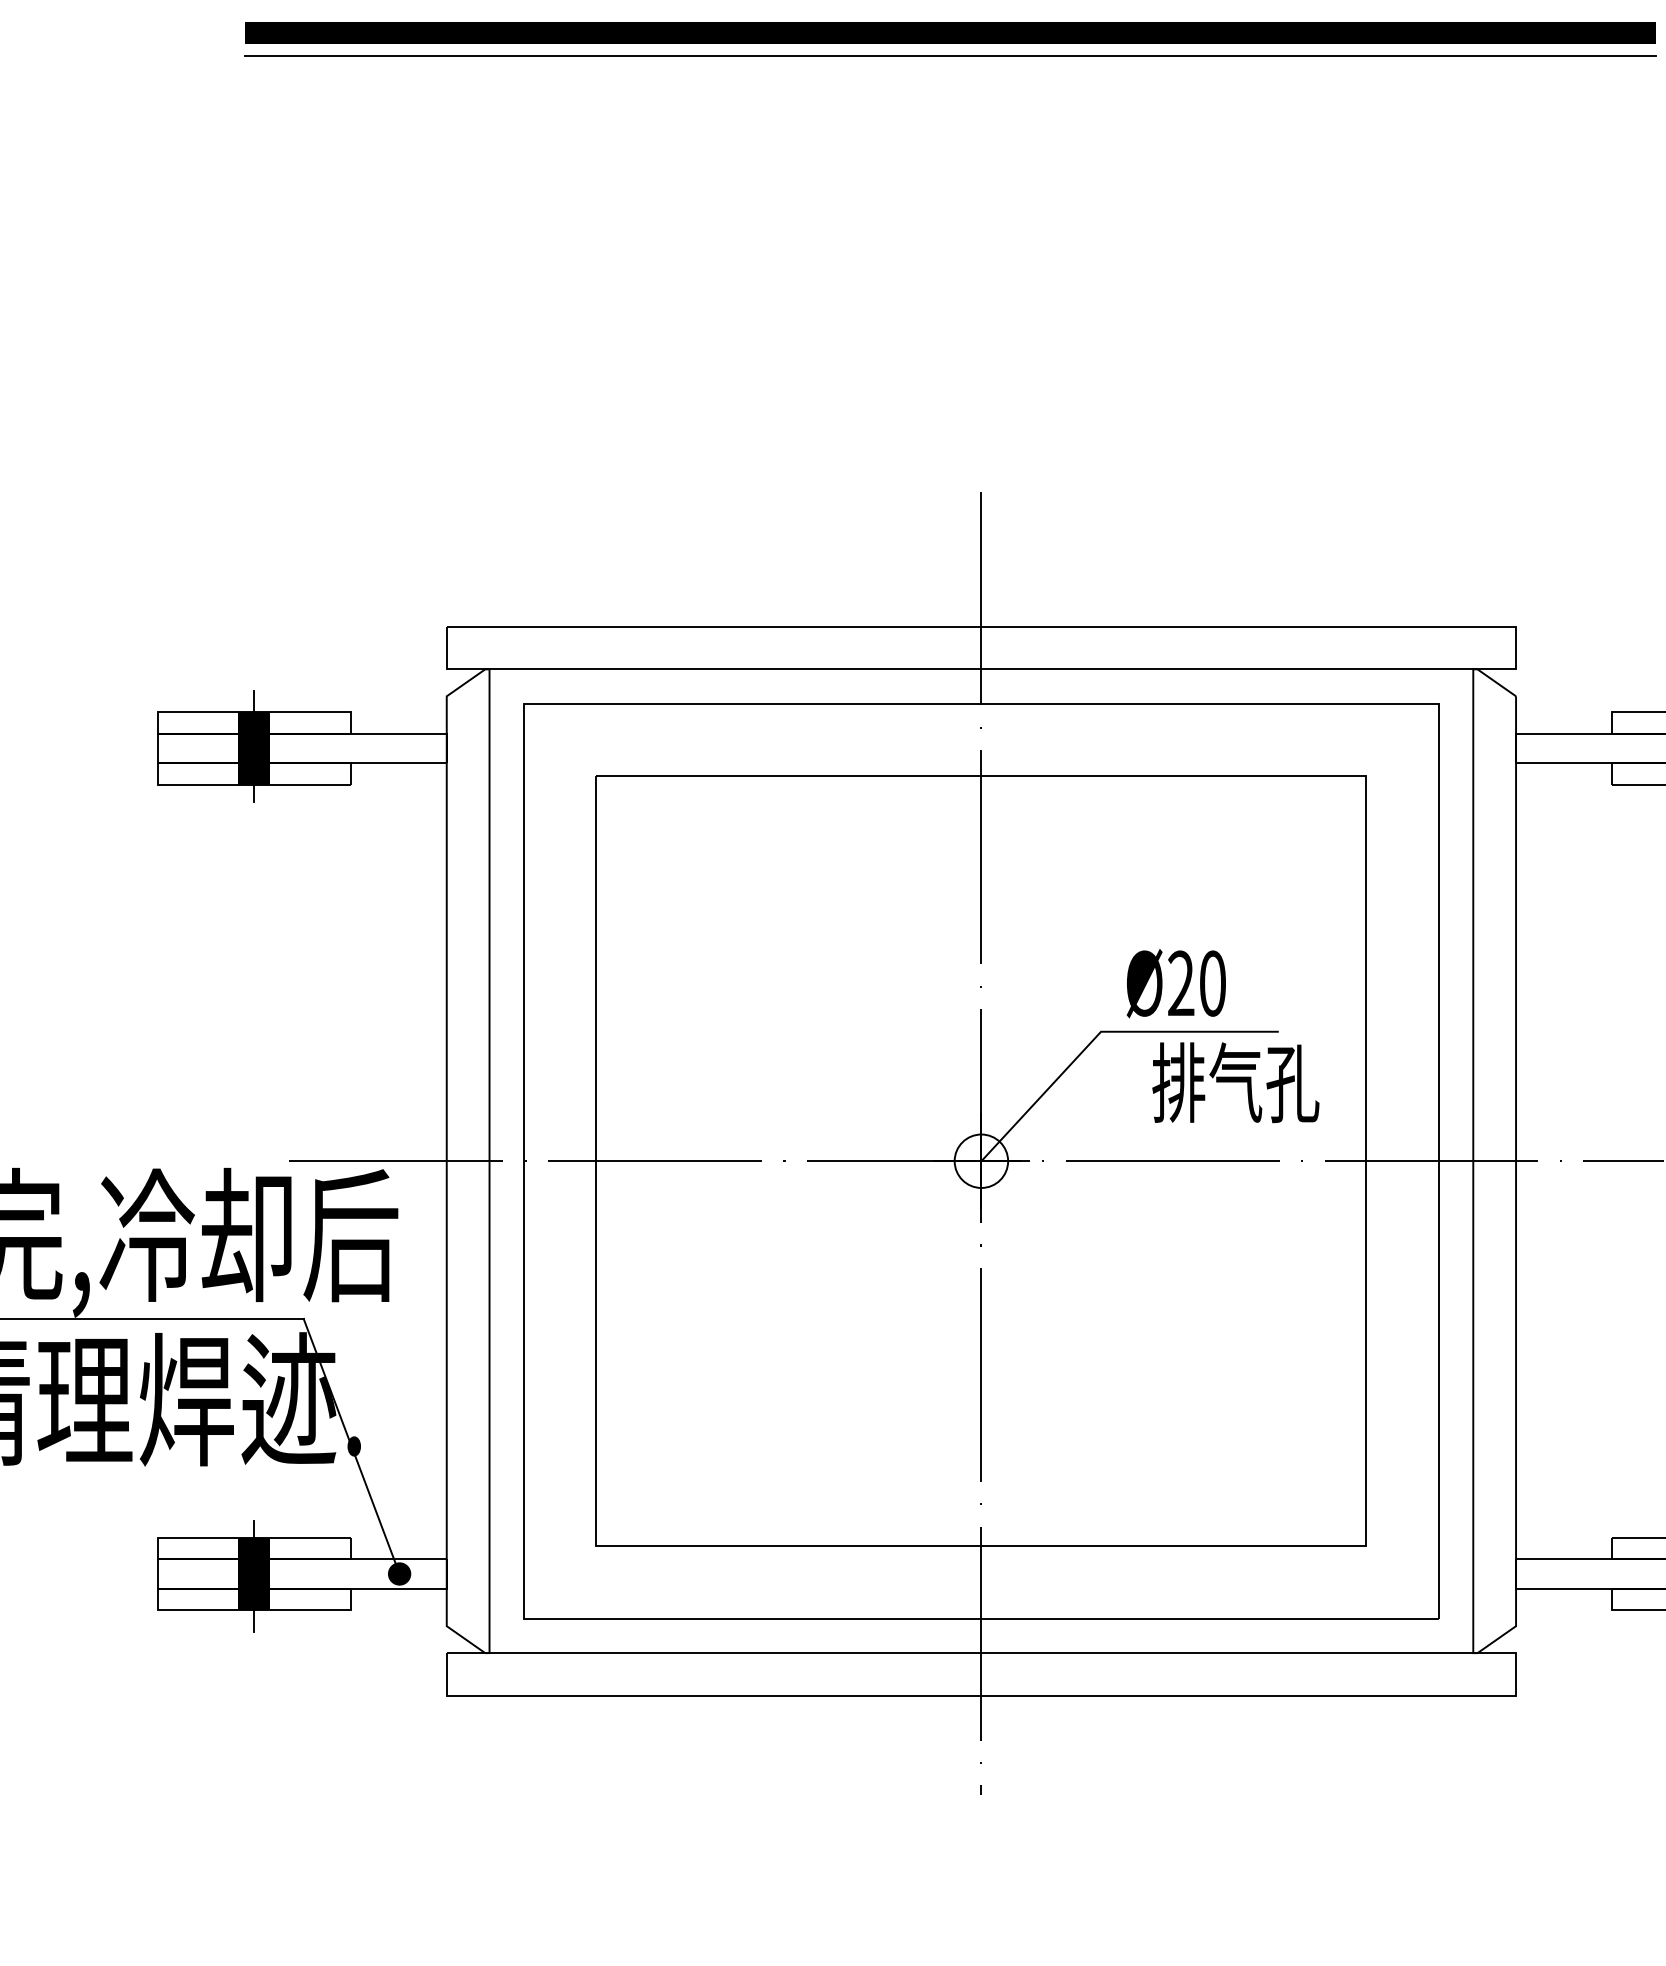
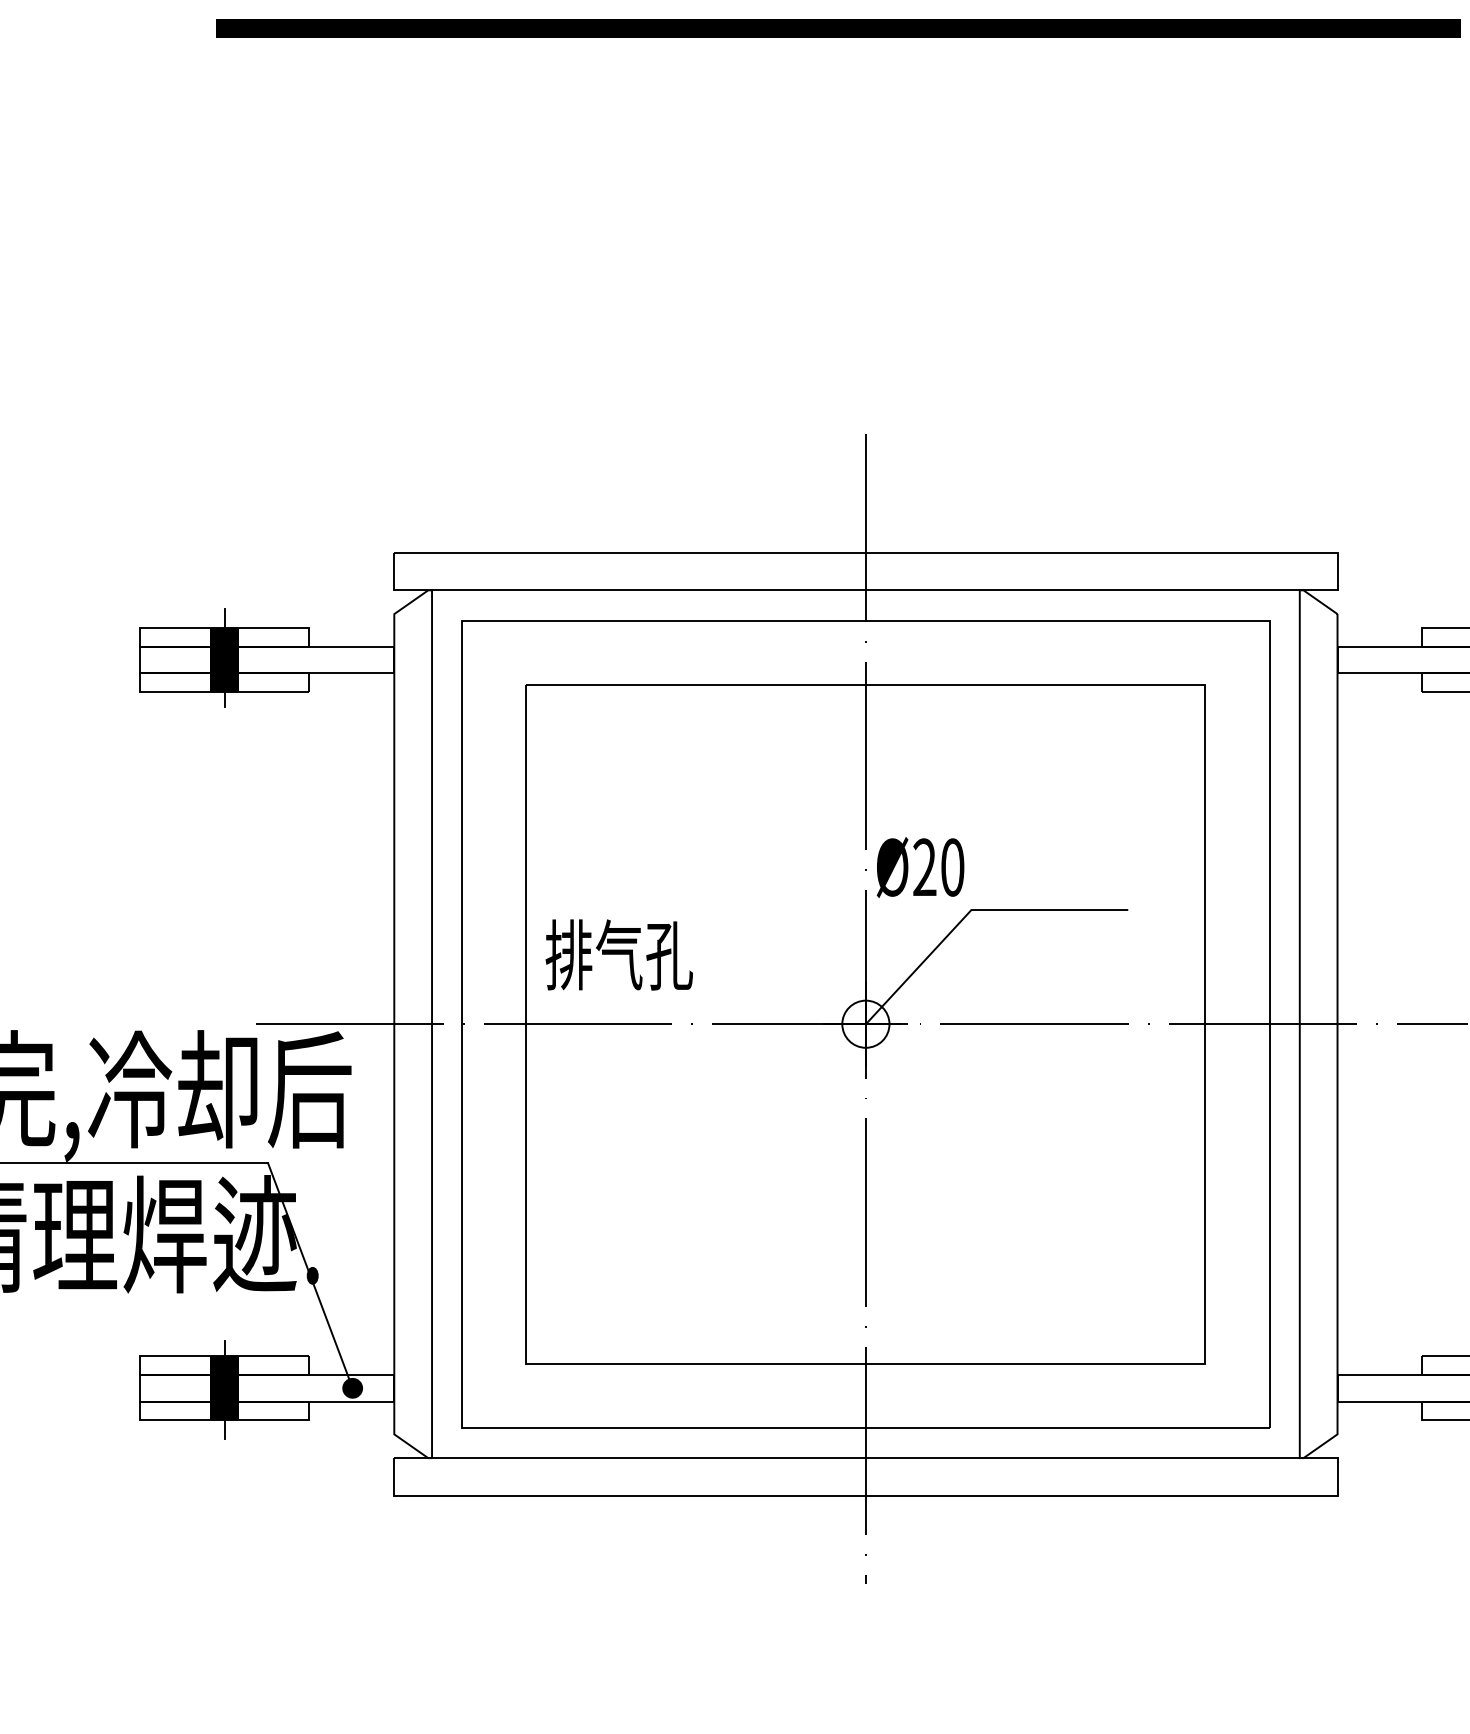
line: (950, 55) -> (838, 48), removed
text: (1175, 983) -> (919, 867), moved
text: (1235, 1082) -> (619, 954), moved

